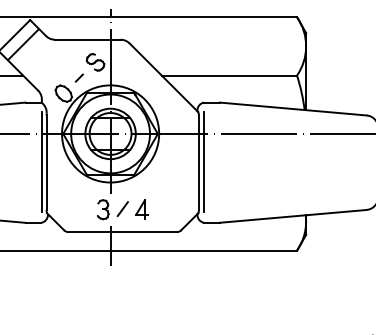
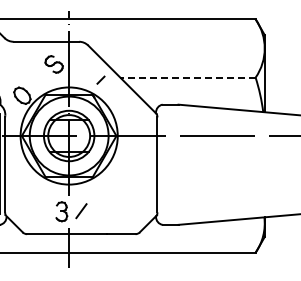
line: (229, 75) -> (188, 77), solid -> dashed
line: (78, 77) -> (100, 79), moved
line: (203, 161) -> (162, 163), removed
part: (141, 209) -> (100, 211), removed

